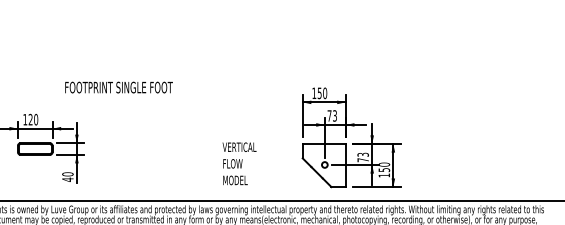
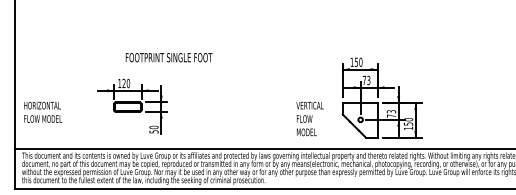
text: (118, 87) -> (168, 57), moved
text: (238, 163) -> (309, 118), moved
text: (67, 179) -> (153, 131), 40 -> 50

